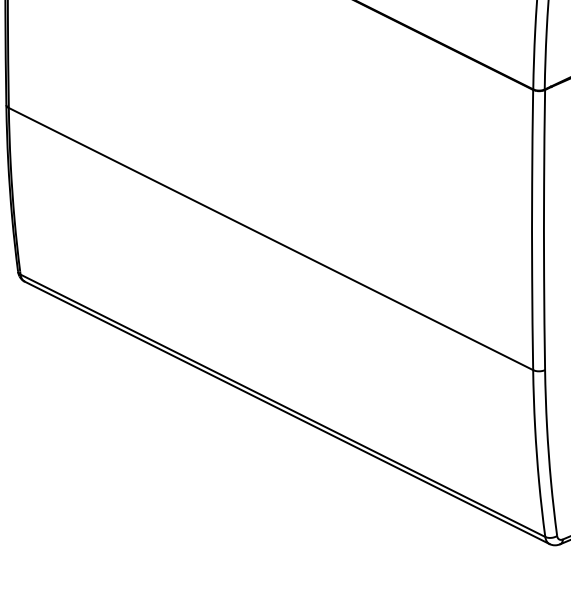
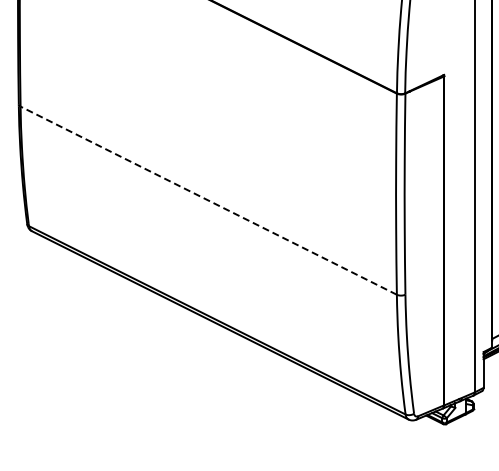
line: (270, 238) -> (208, 200), solid -> dashed

